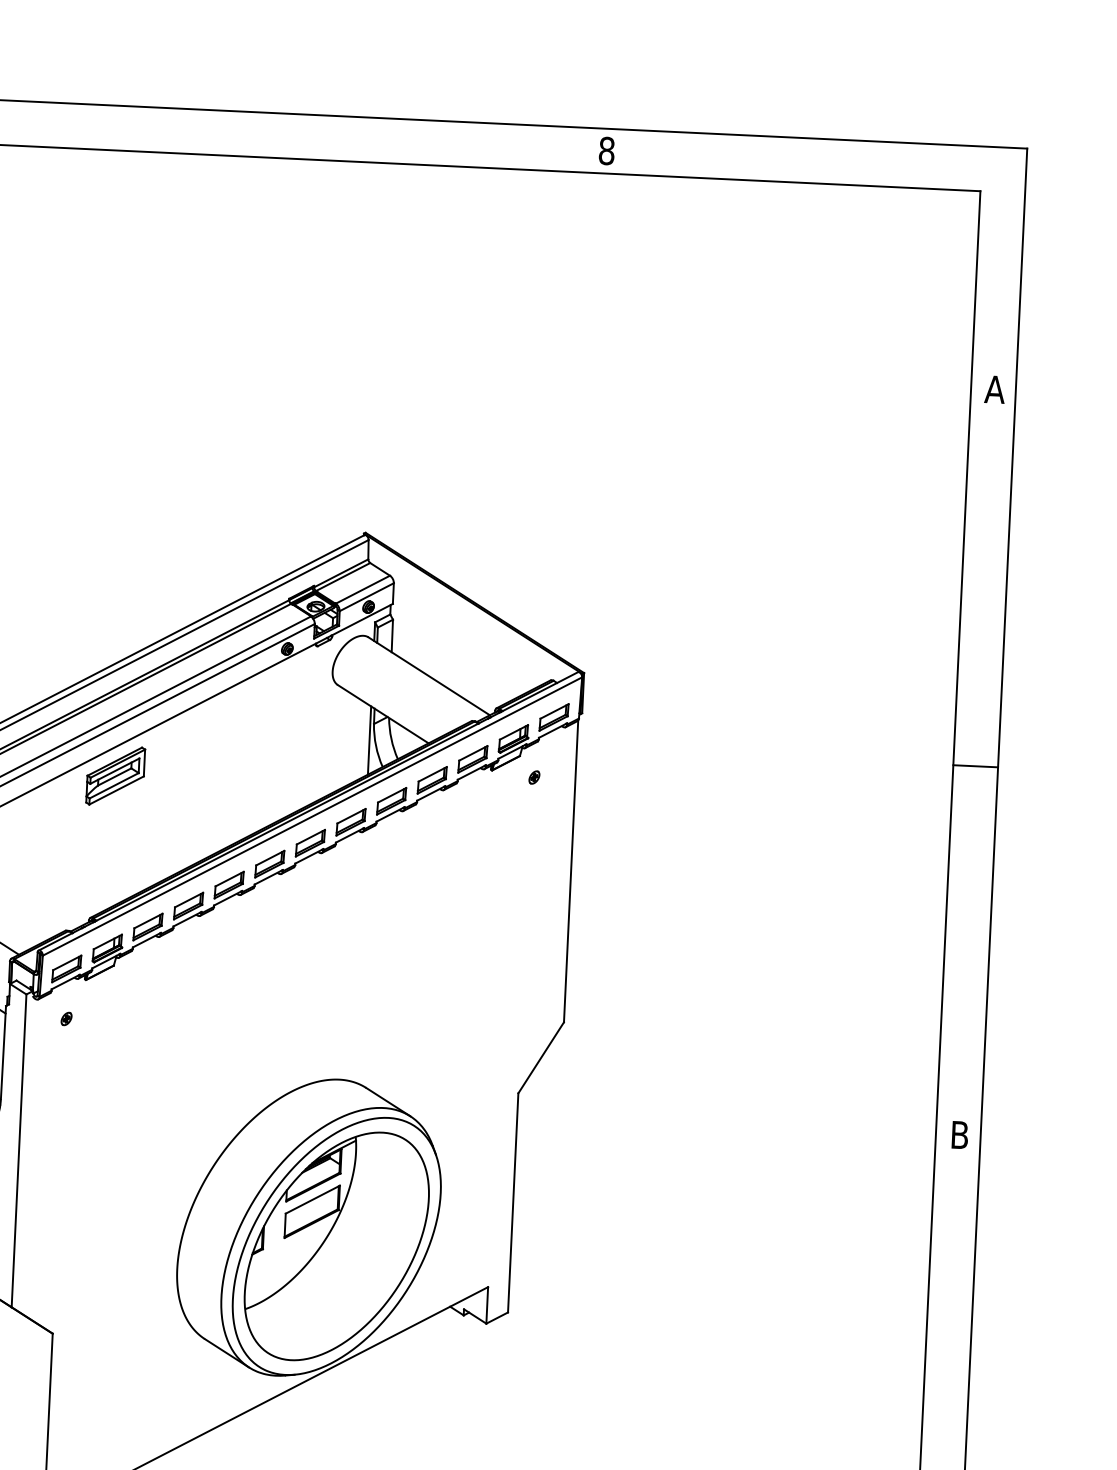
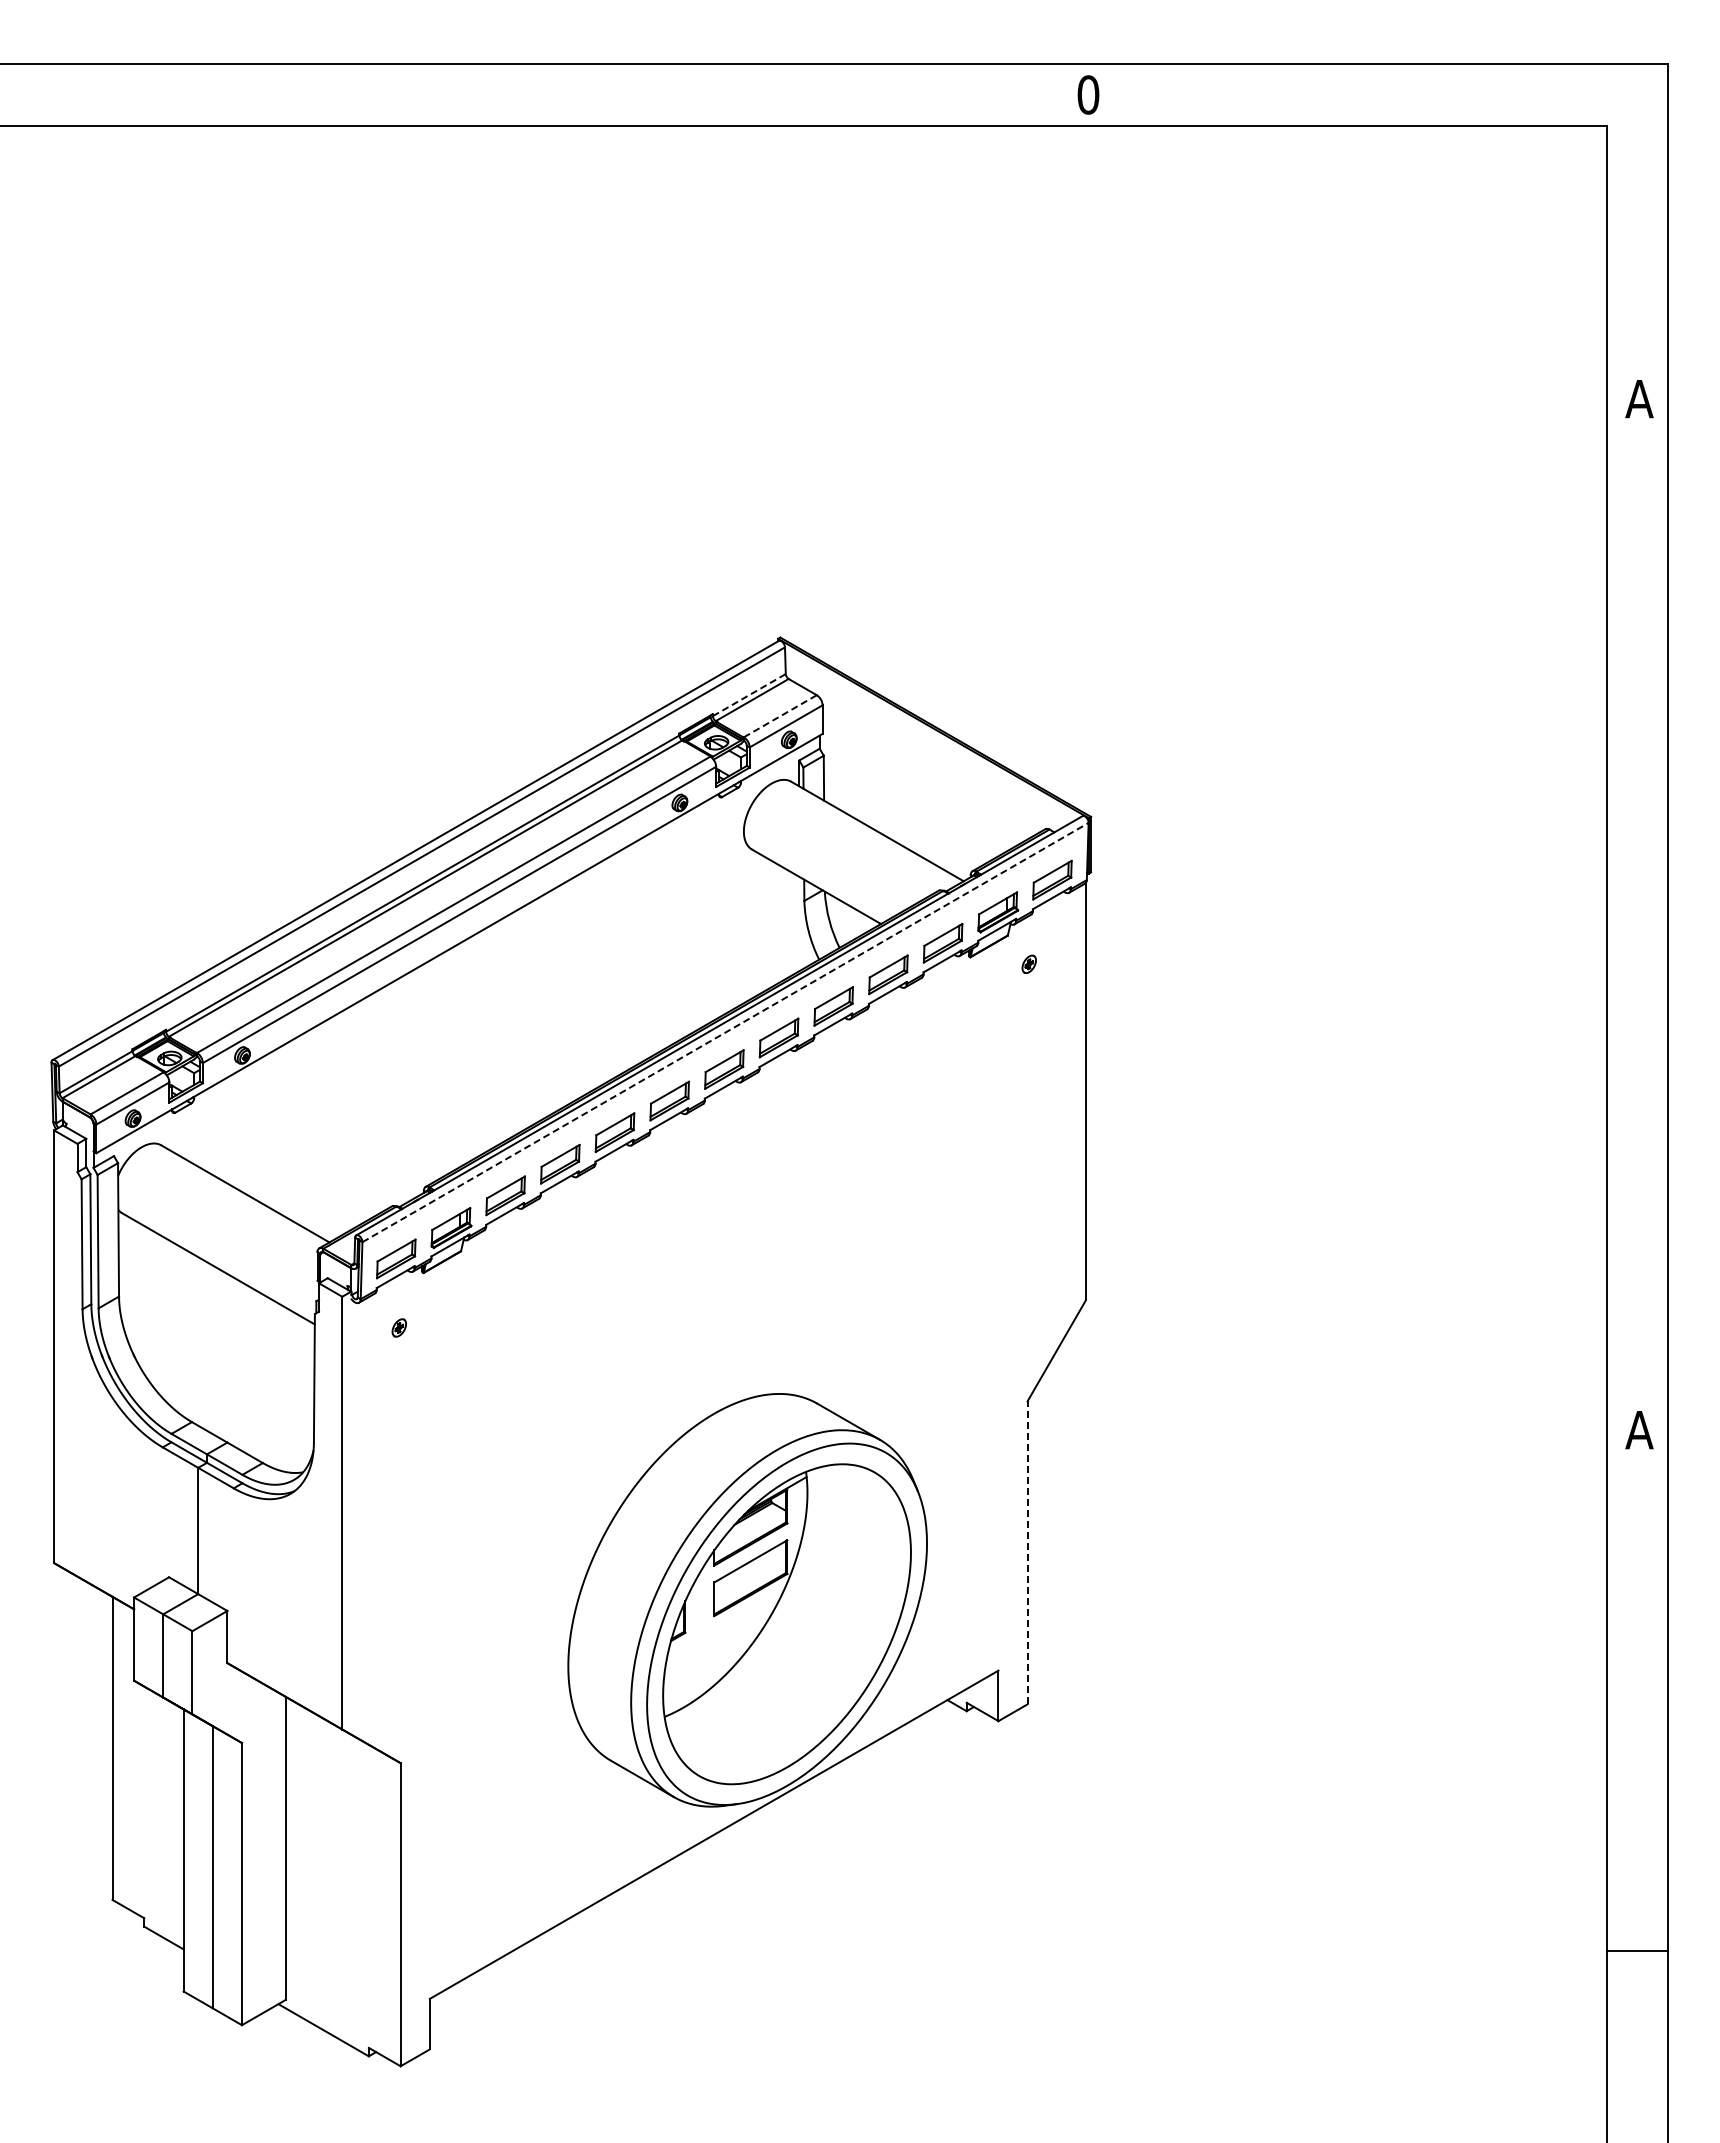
text: (606, 150) -> (1088, 94), 8 -> 0
line: (341, 572) -> (749, 694), solid -> dashed
line: (363, 589) -> (780, 716), solid -> dashed
line: (369, 740) -> (799, 923), removed
line: (975, 766) -> (1637, 920), removed
part: (115, 776) -> (451, 989), removed
line: (312, 816) -> (725, 1032), solid -> dashed
text: (959, 1135) -> (1639, 1430), B -> A
line: (513, 1202) -> (1027, 1552), solid -> dashed

